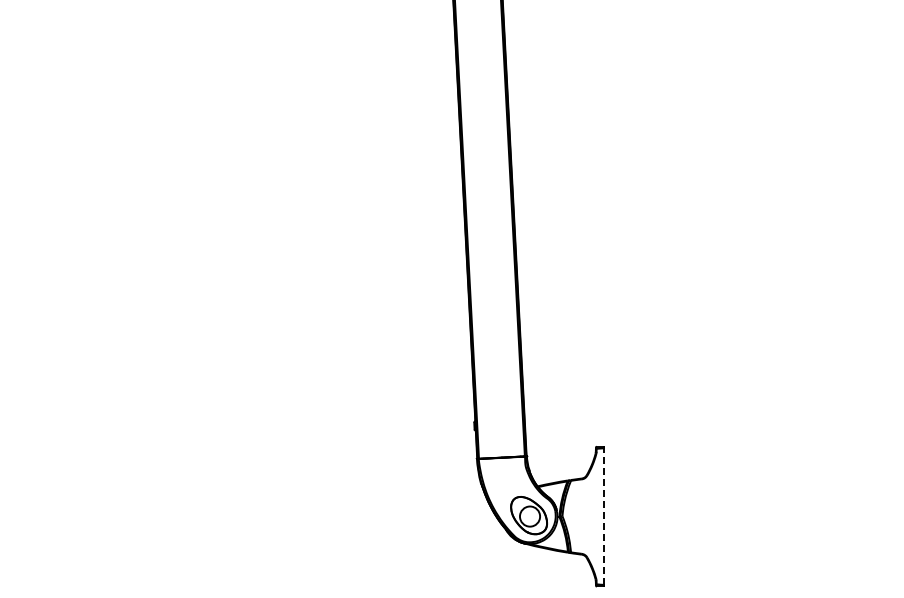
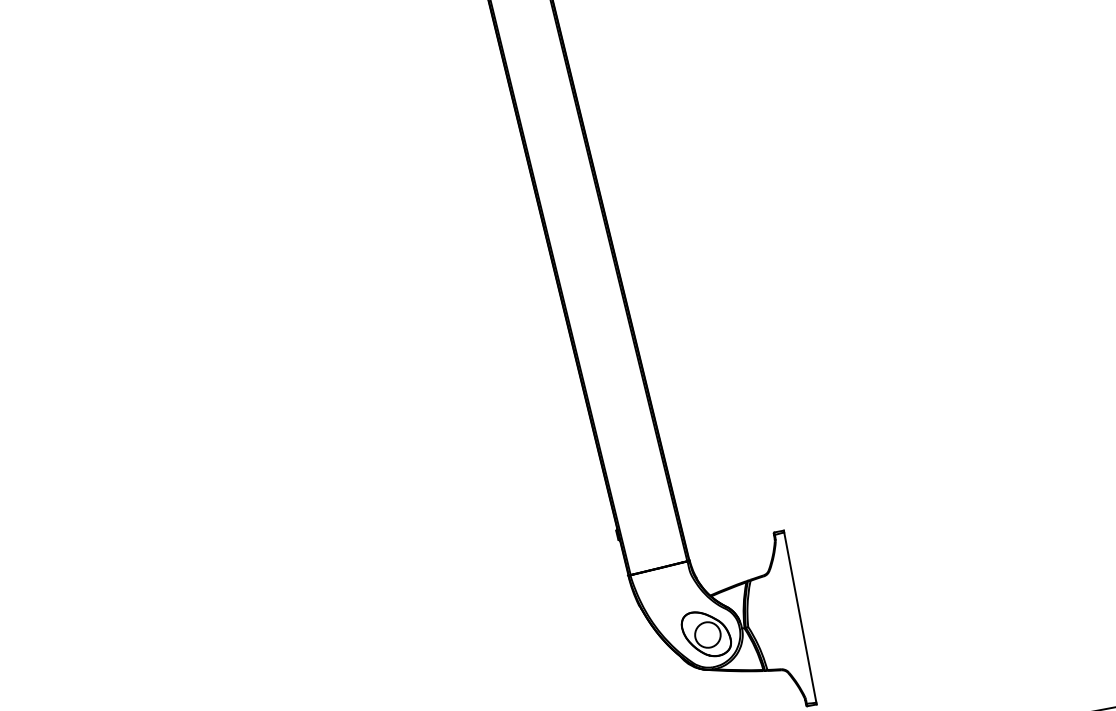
line: (604, 516) -> (800, 617), dashed -> solid

